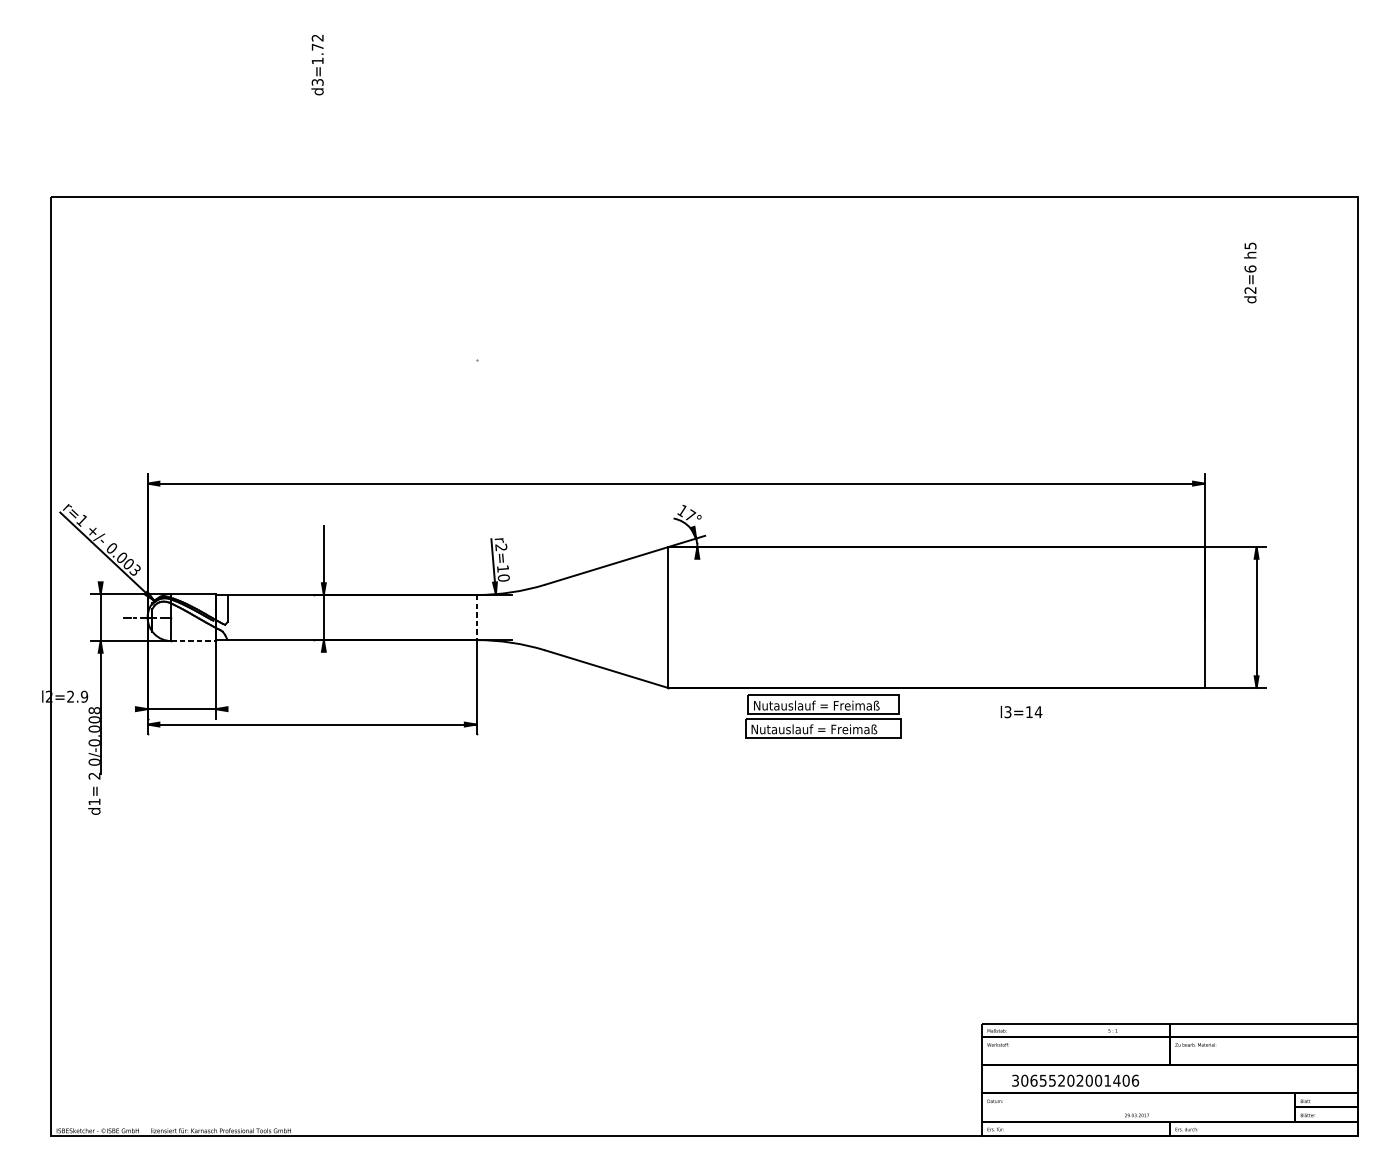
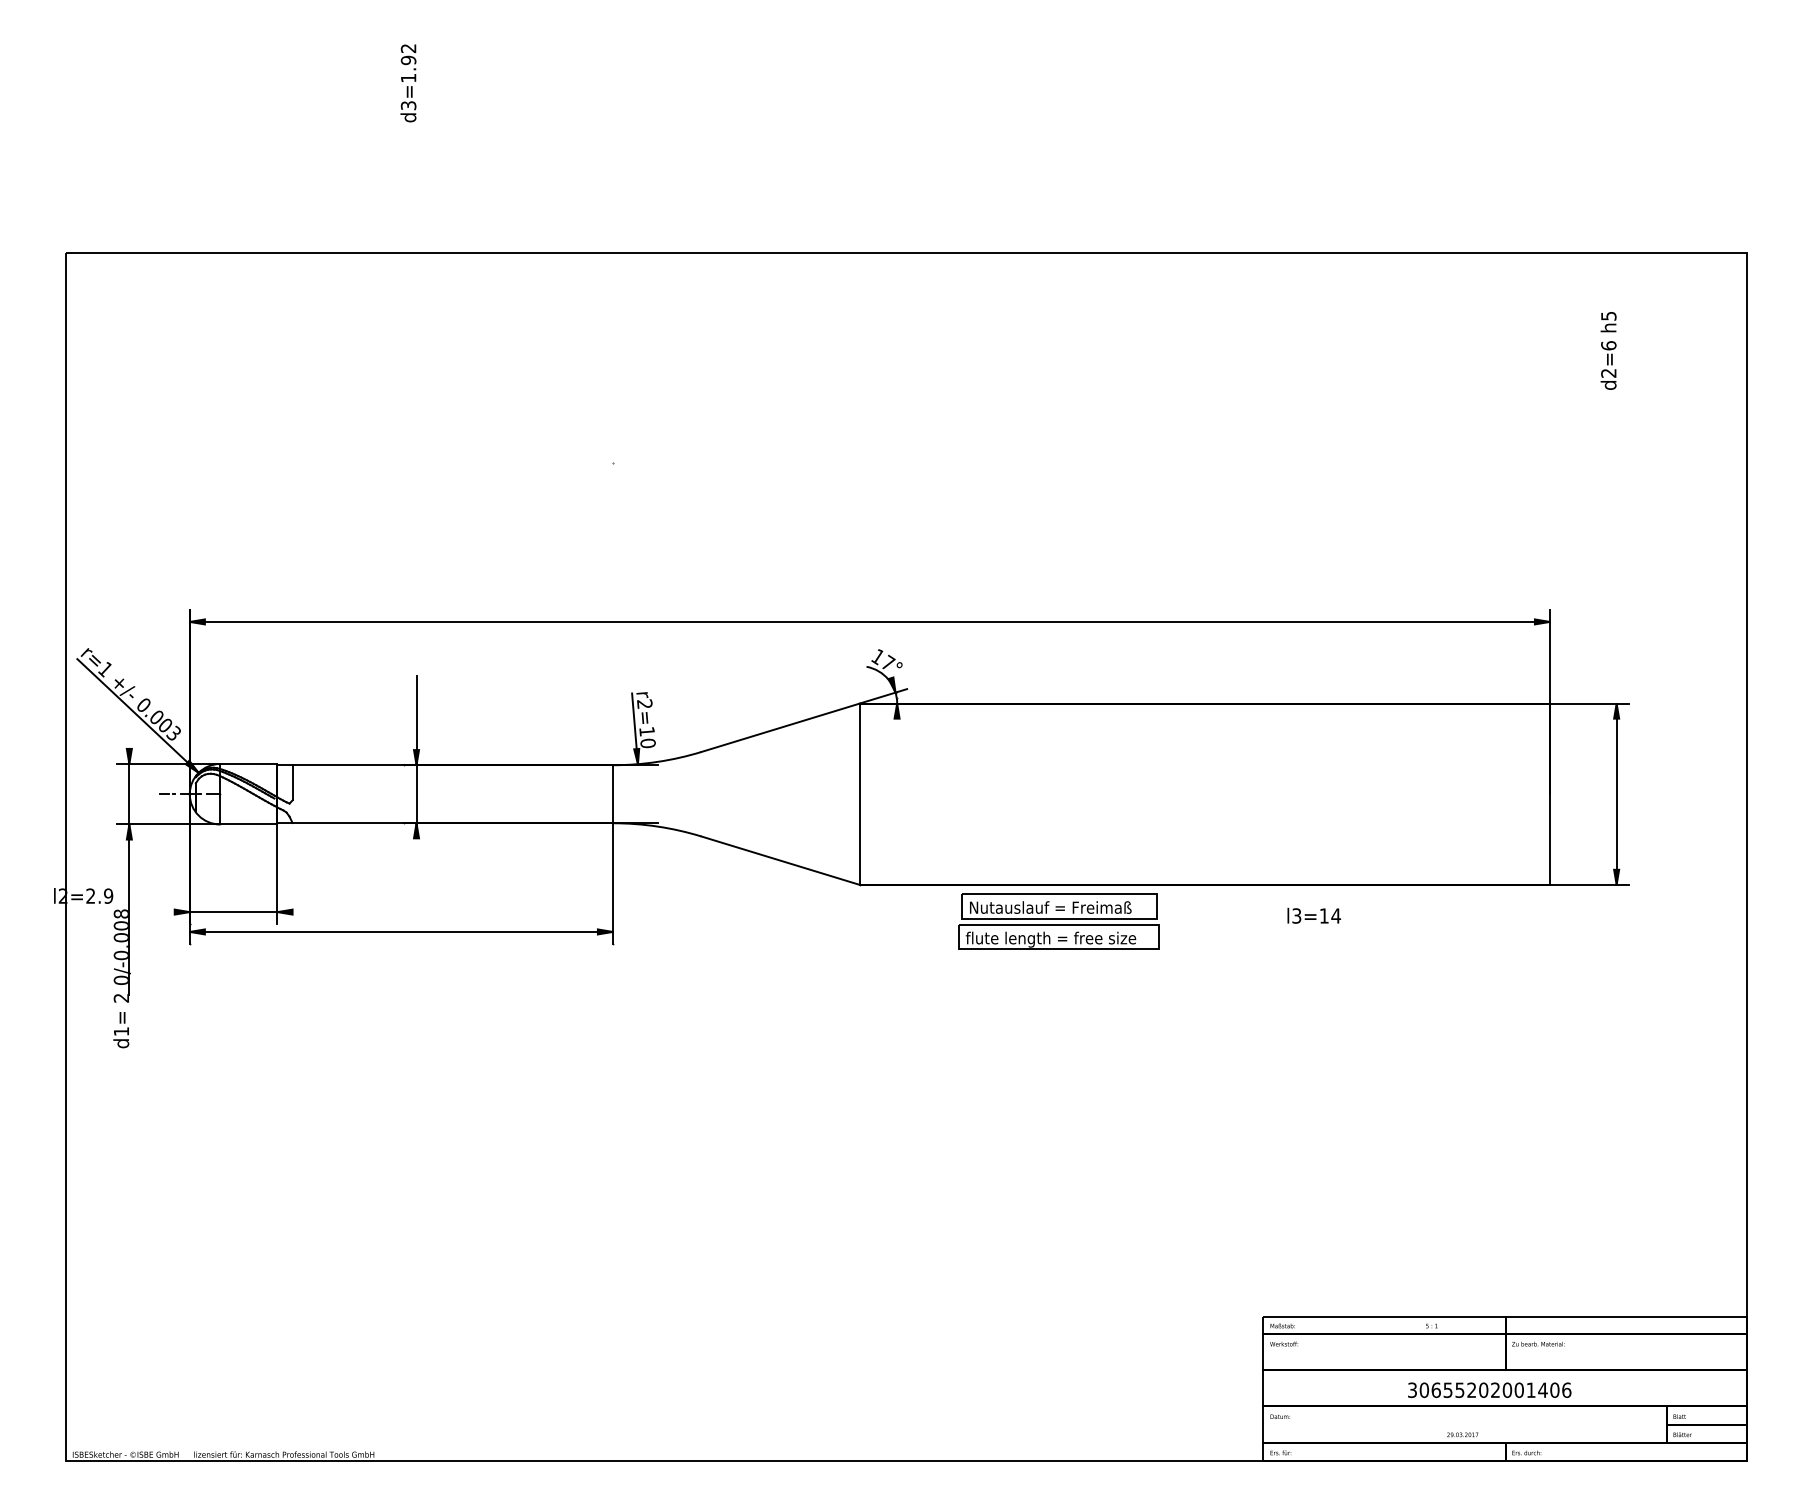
text: (317, 47) -> (408, 60), d3=1.72 -> d3=1.92
line: (476, 617) -> (612, 794), dashed -> solid
line: (193, 641) -> (248, 824), dashed -> solid
text: (816, 730) -> (1050, 939), Nutauslauf = Freimaß -> flute length = free size
text: (1075, 1080) -> (1489, 1389), moved

